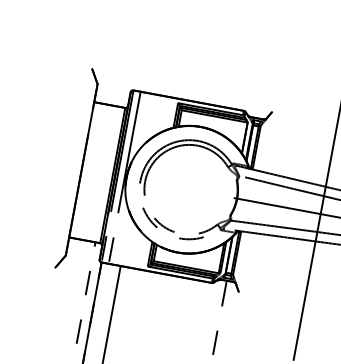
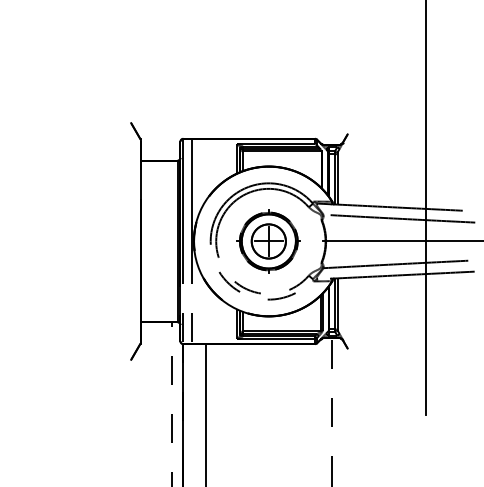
part: (188, 189) -> (268, 241), added

